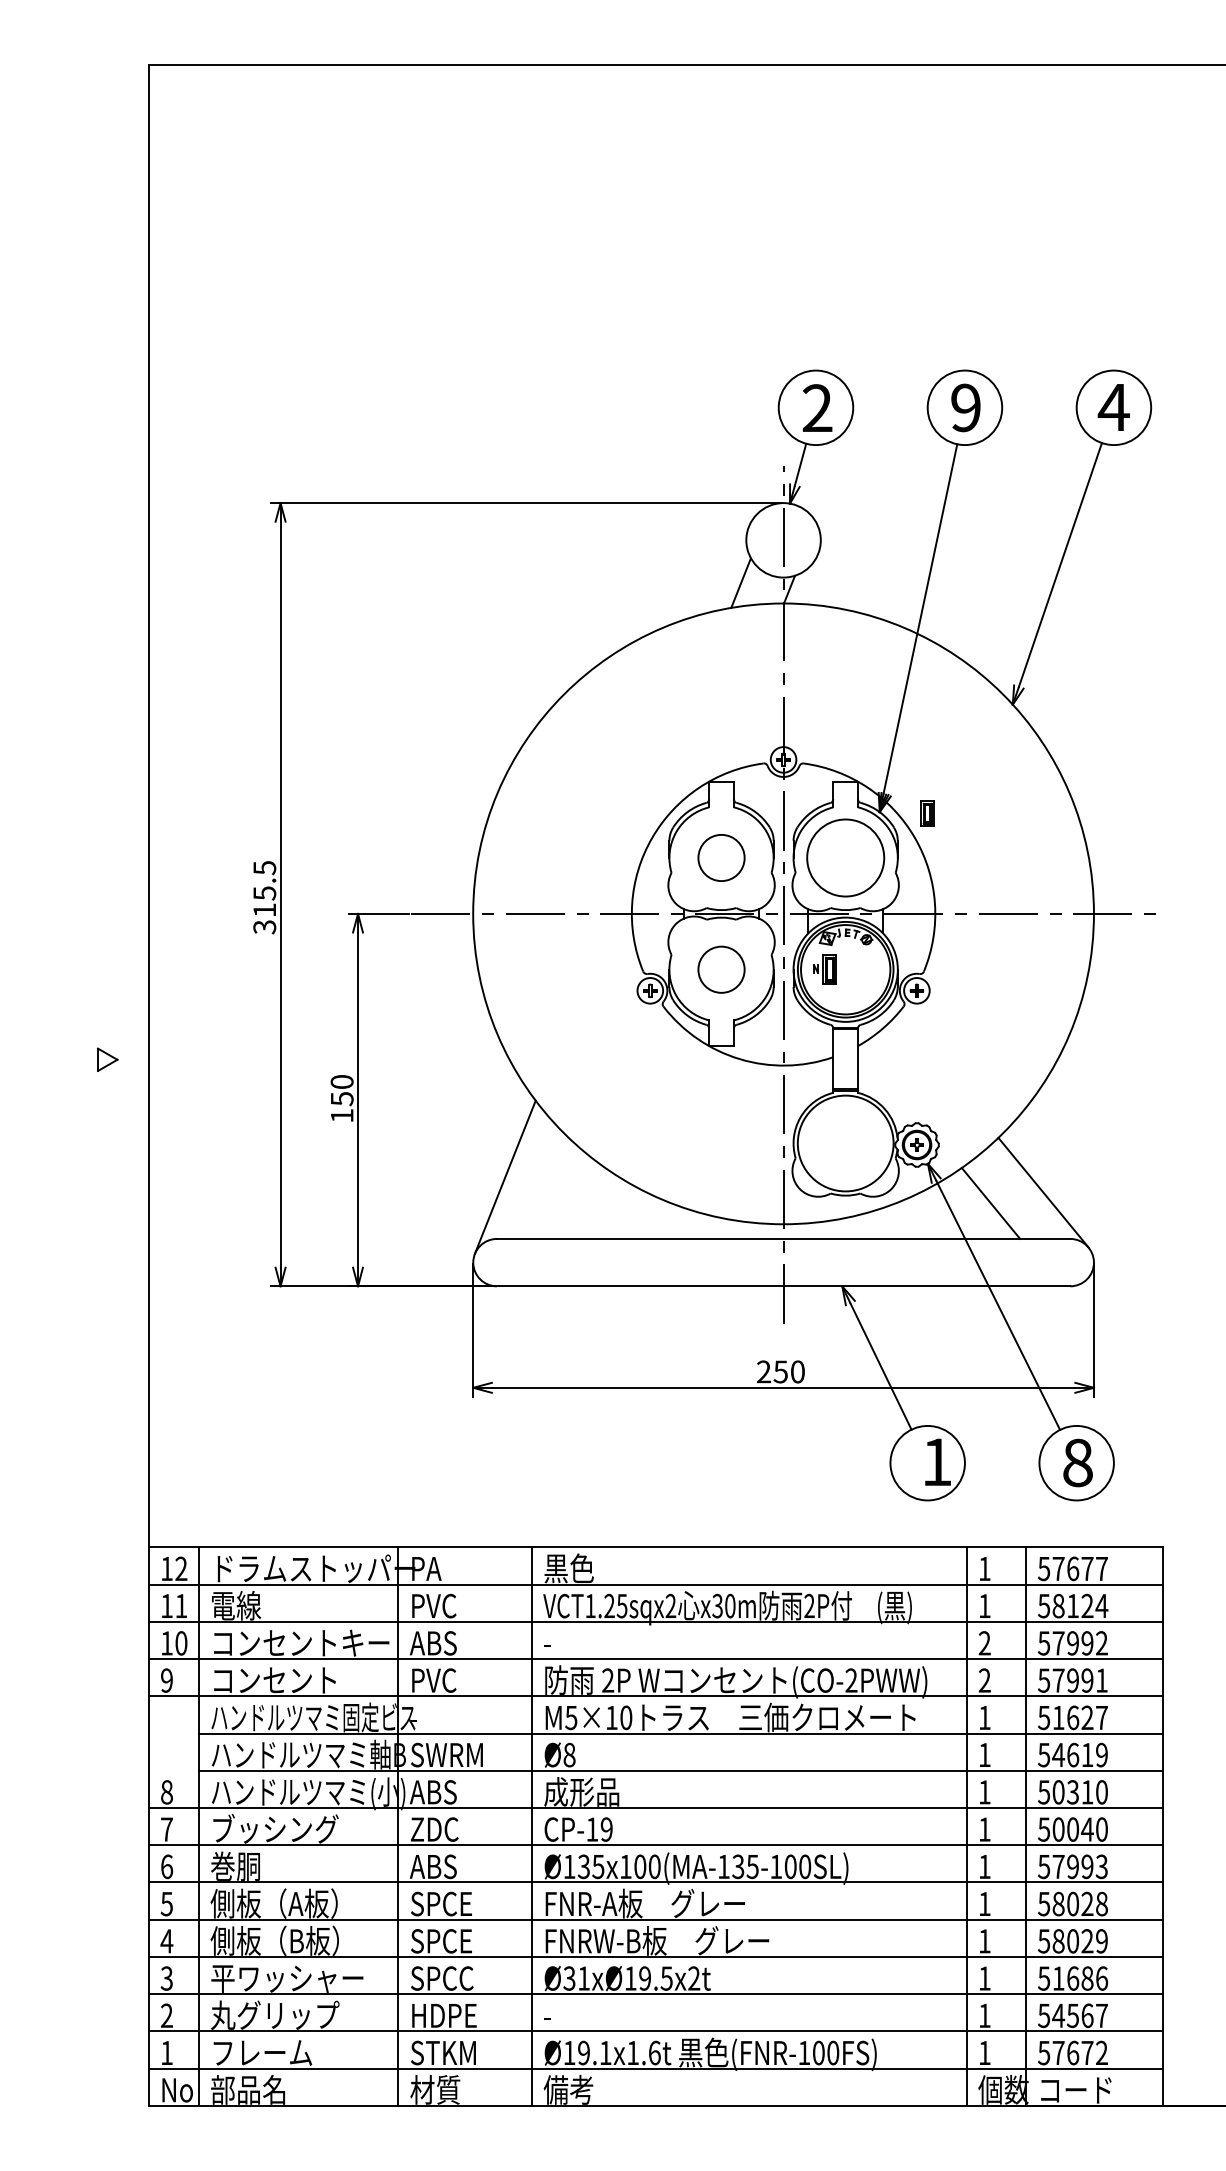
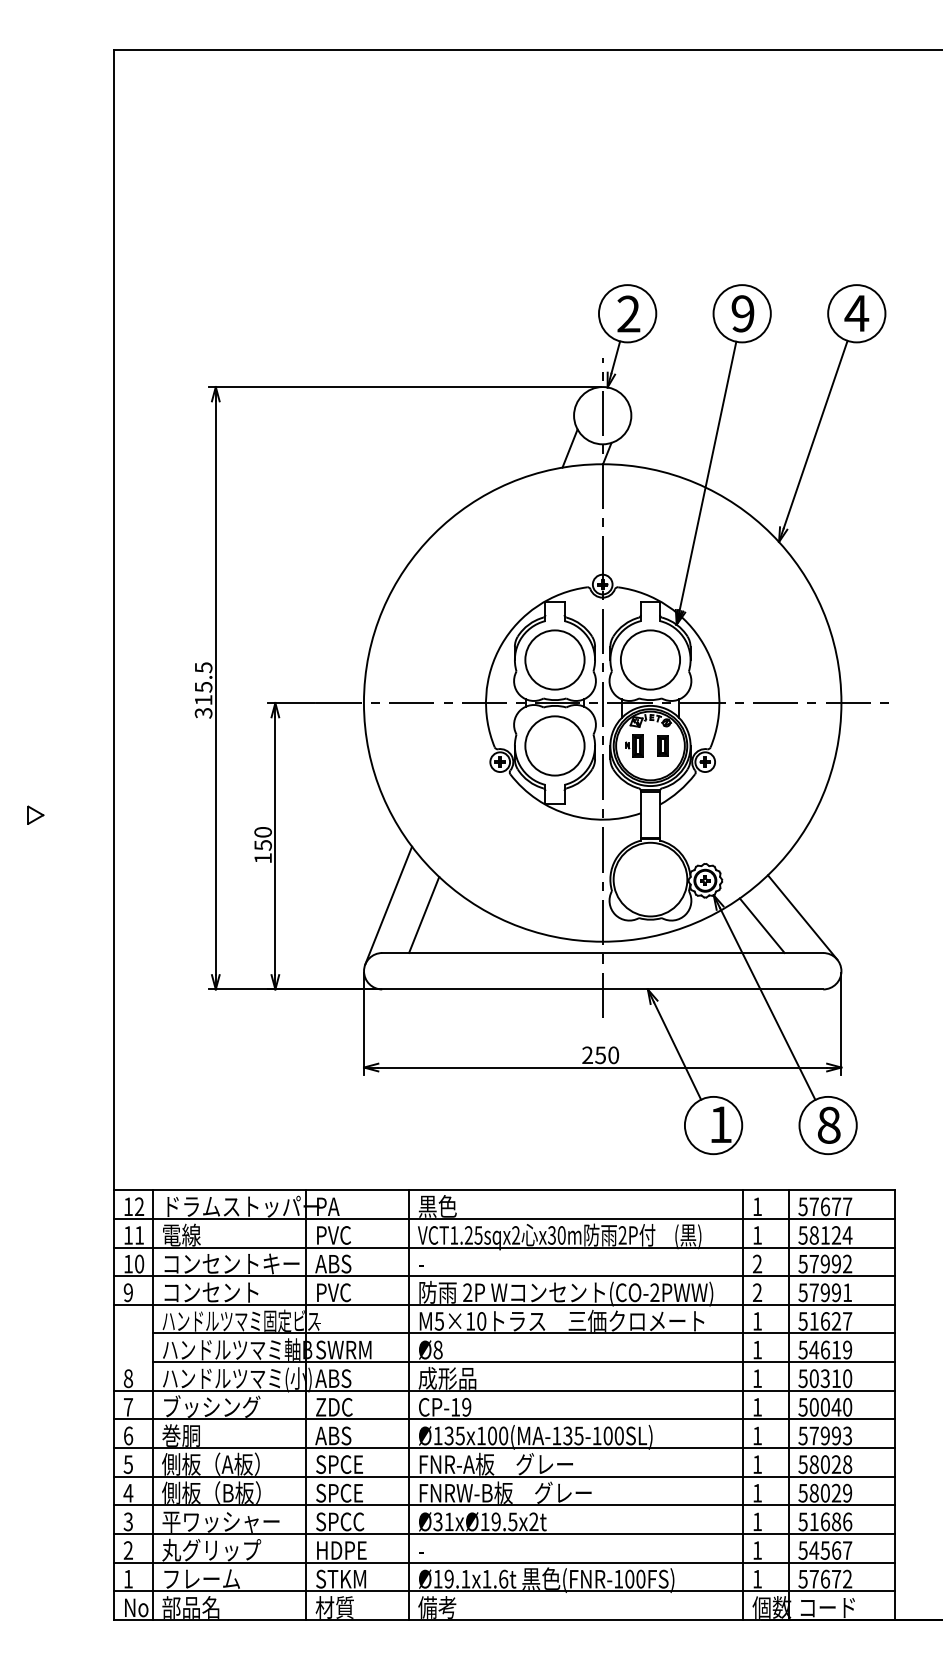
part: (927, 813) -> (662, 745), moved
circle: (720, 857) -> (554, 659), size x1.67
circle: (720, 969) -> (554, 745), size x1.67
part: (107, 1058) -> (35, 814), moved
line: (551, 1188) -> (424, 914), added

